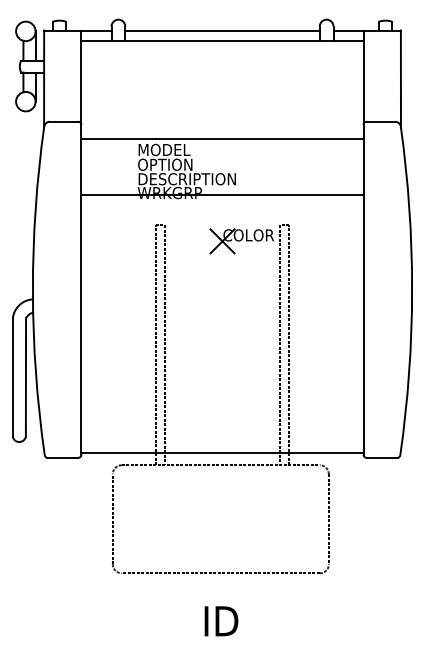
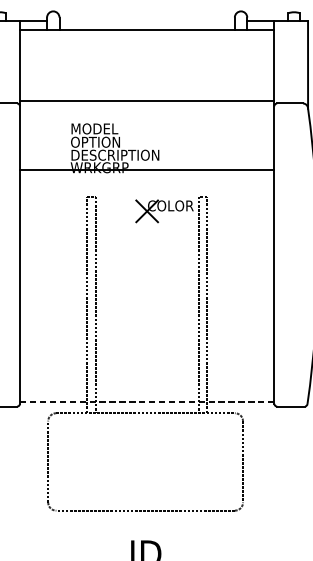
line: (222, 30) -> (147, 21), removed
line: (222, 138) -> (147, 101), moved
line: (222, 453) -> (147, 402), solid -> dashed

